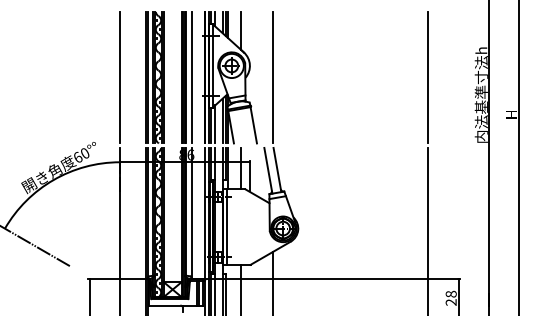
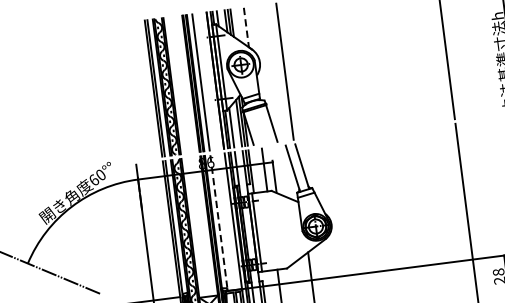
line: (241, 31) -> (246, 28), solid -> dashed
line: (119, 77) -> (126, 91), removed
line: (191, 213) -> (219, 223), solid -> dashed

